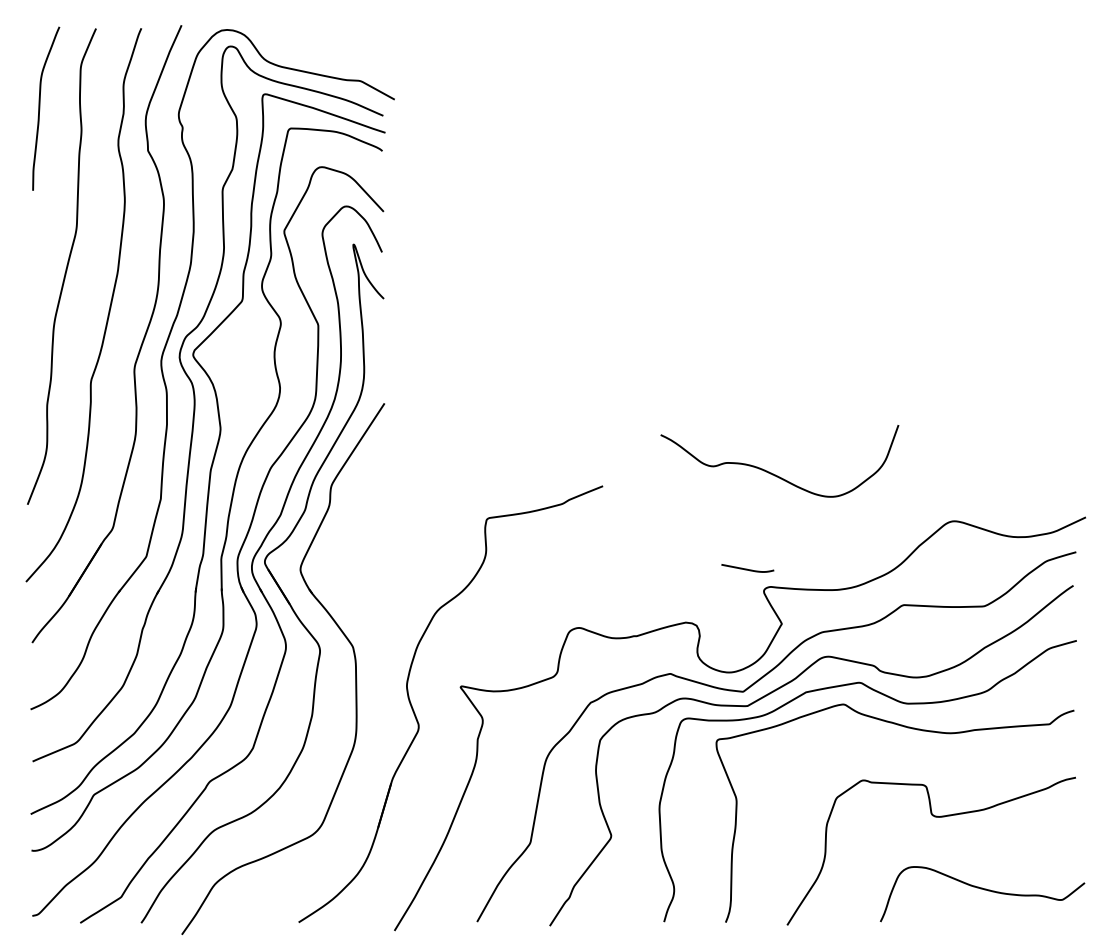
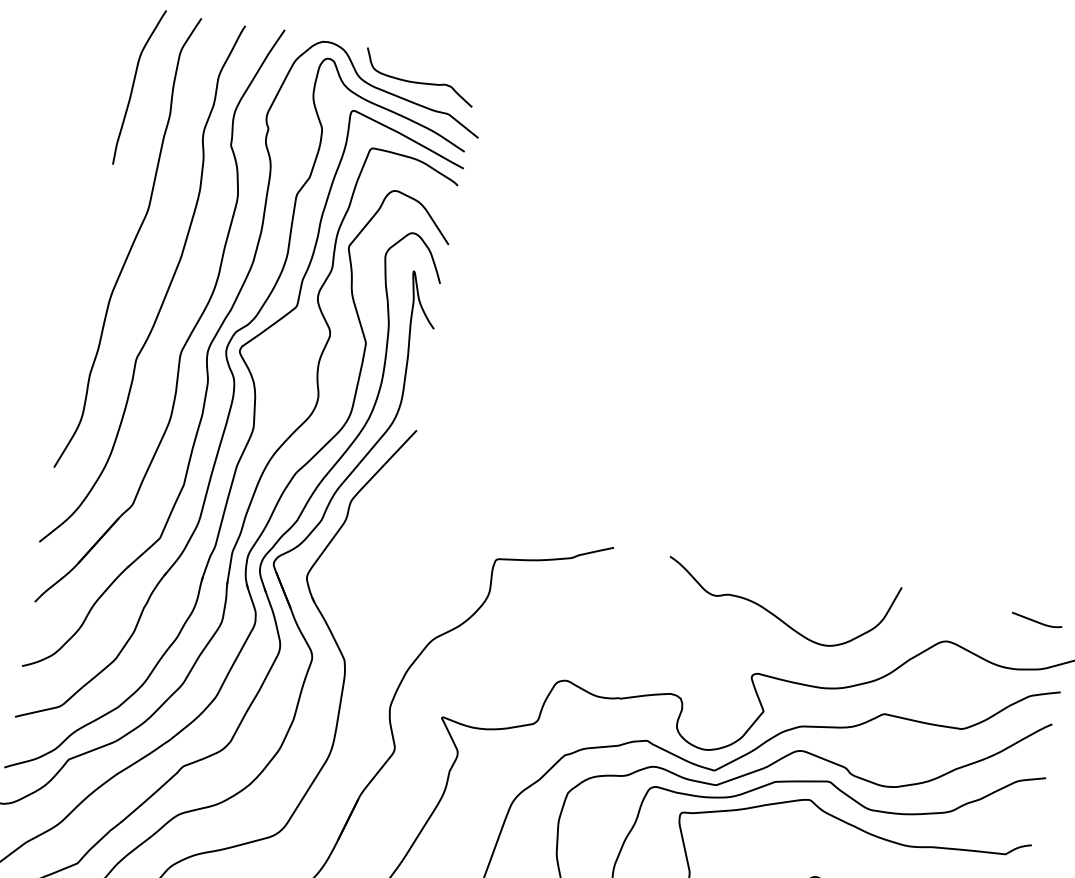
curve: (326, 53) -> (420, 81), added
curve: (773, 473) -> (772, 612), moved
curve: (747, 568) -> (1036, 620), moved

